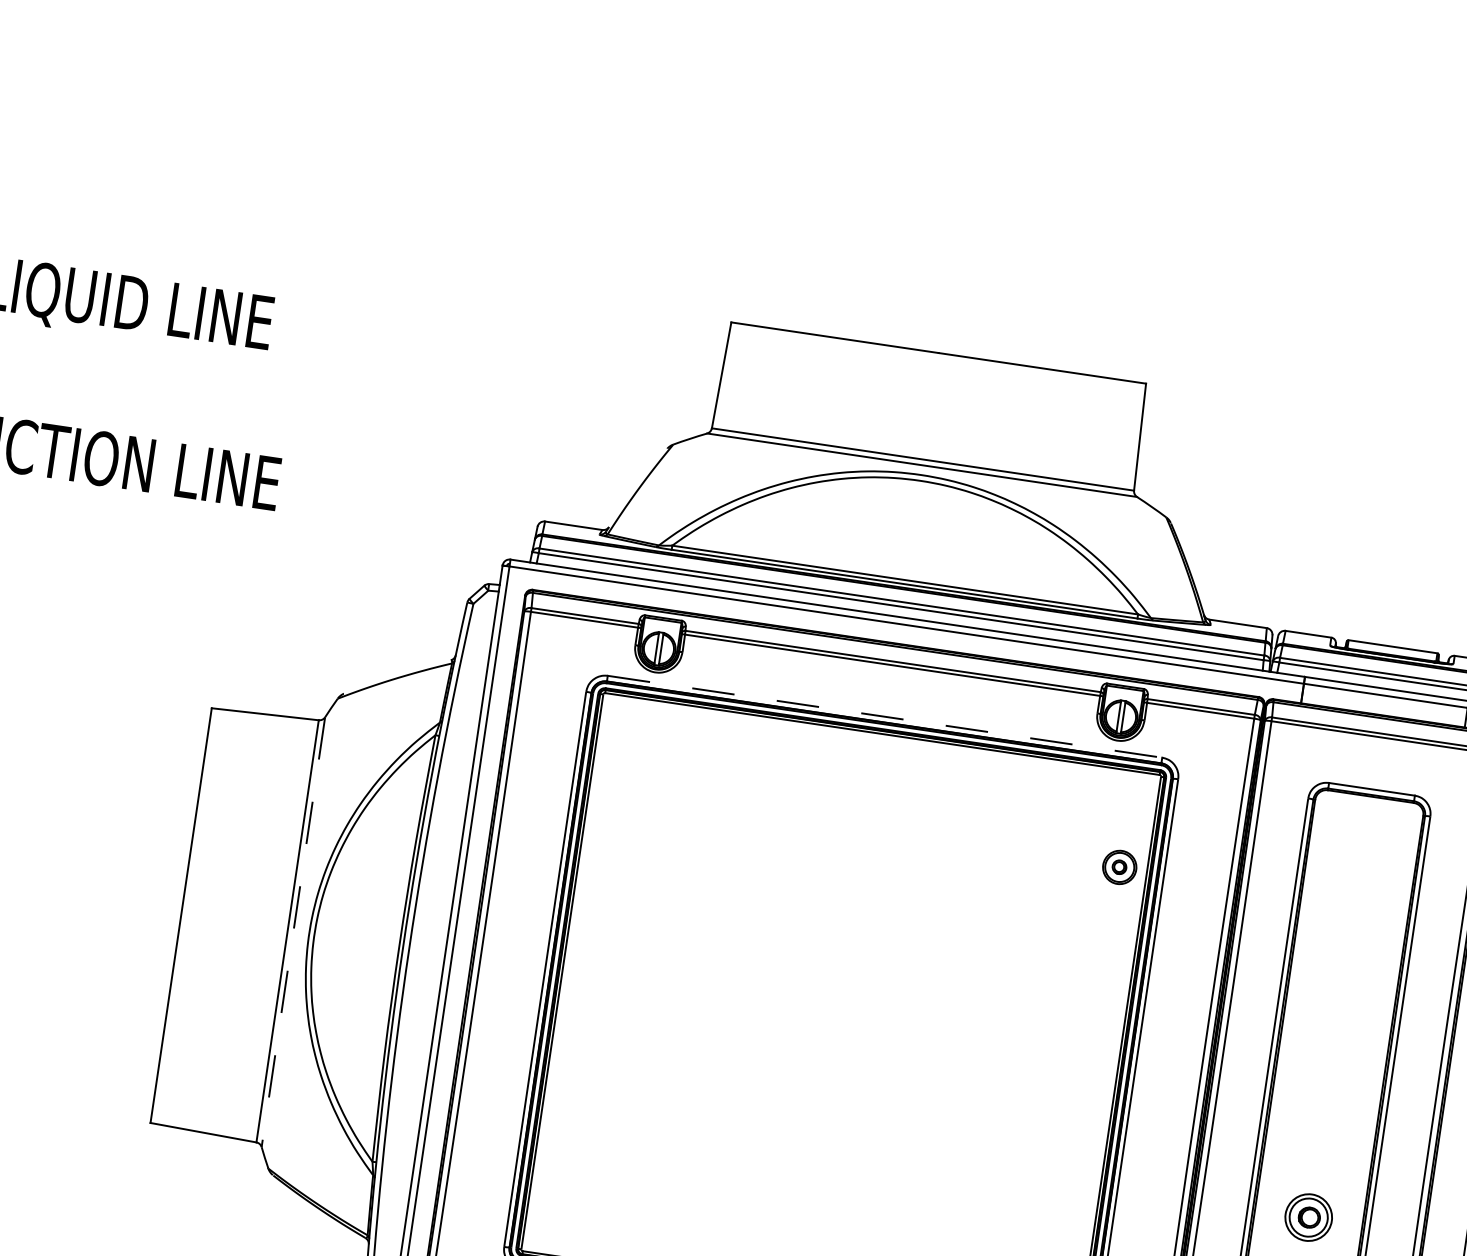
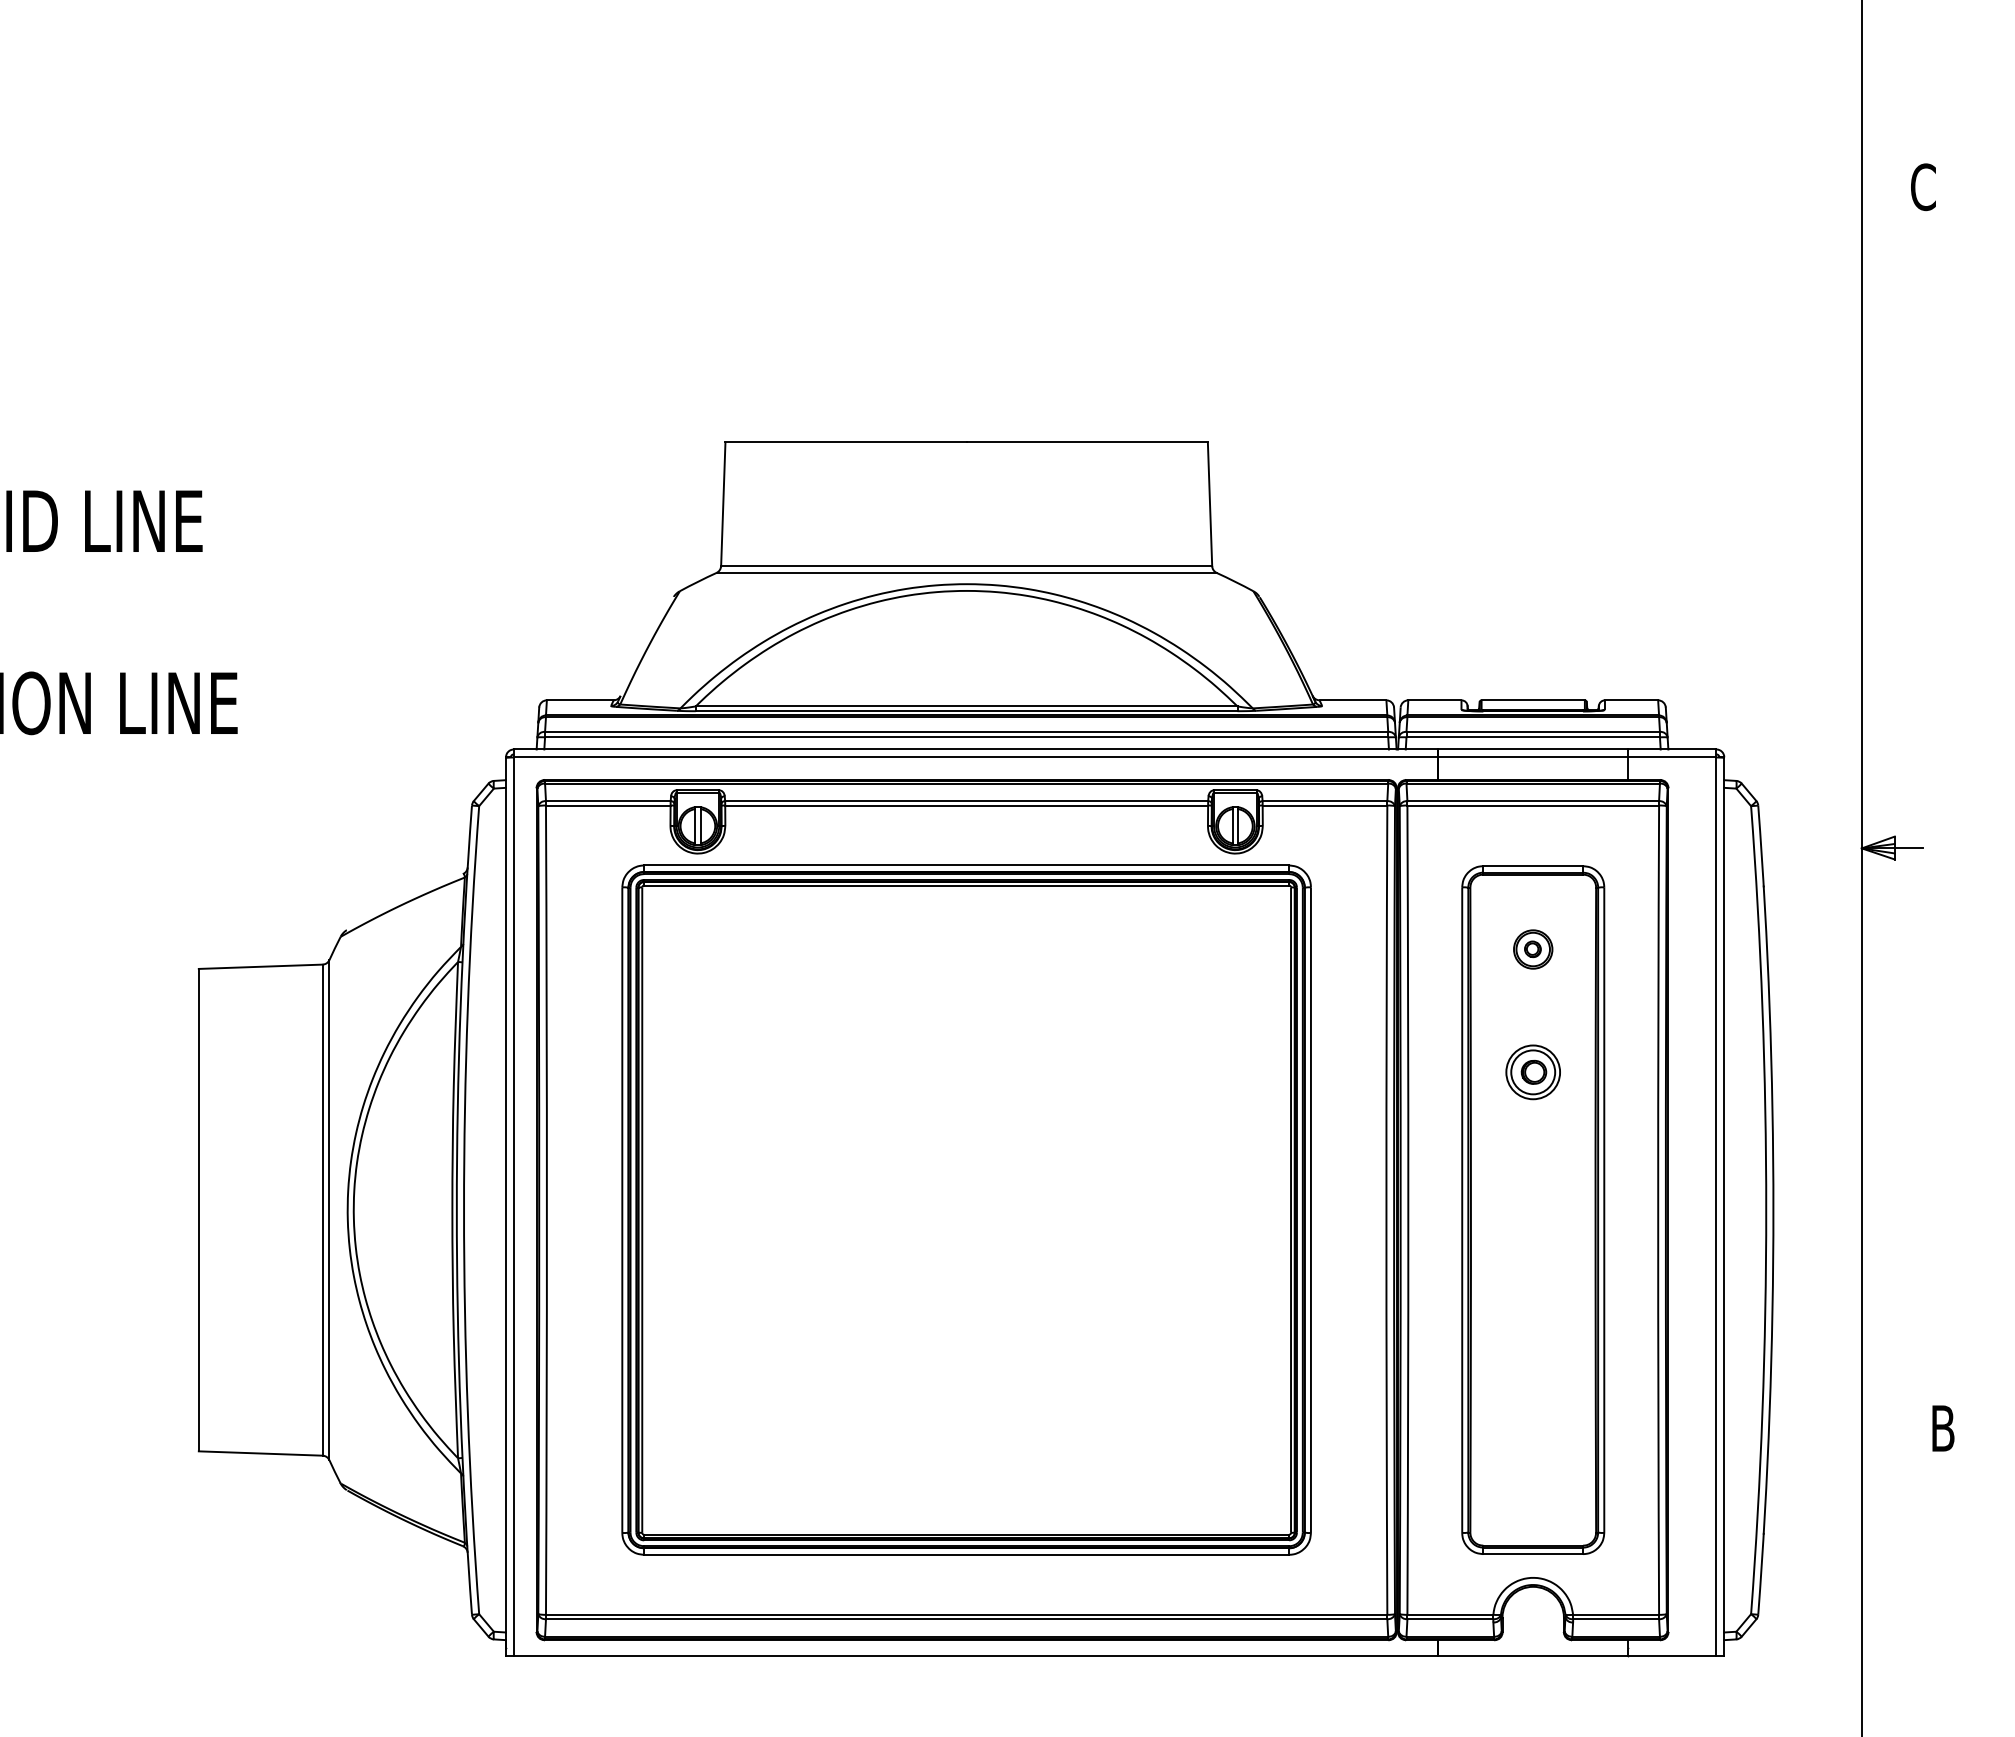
line: (885, 716) -> (967, 865), dashed -> solid
part: (1119, 867) -> (1533, 949), moved
line: (293, 932) -> (329, 1210), dashed -> solid
part: (1308, 1217) -> (1532, 1072), moved

